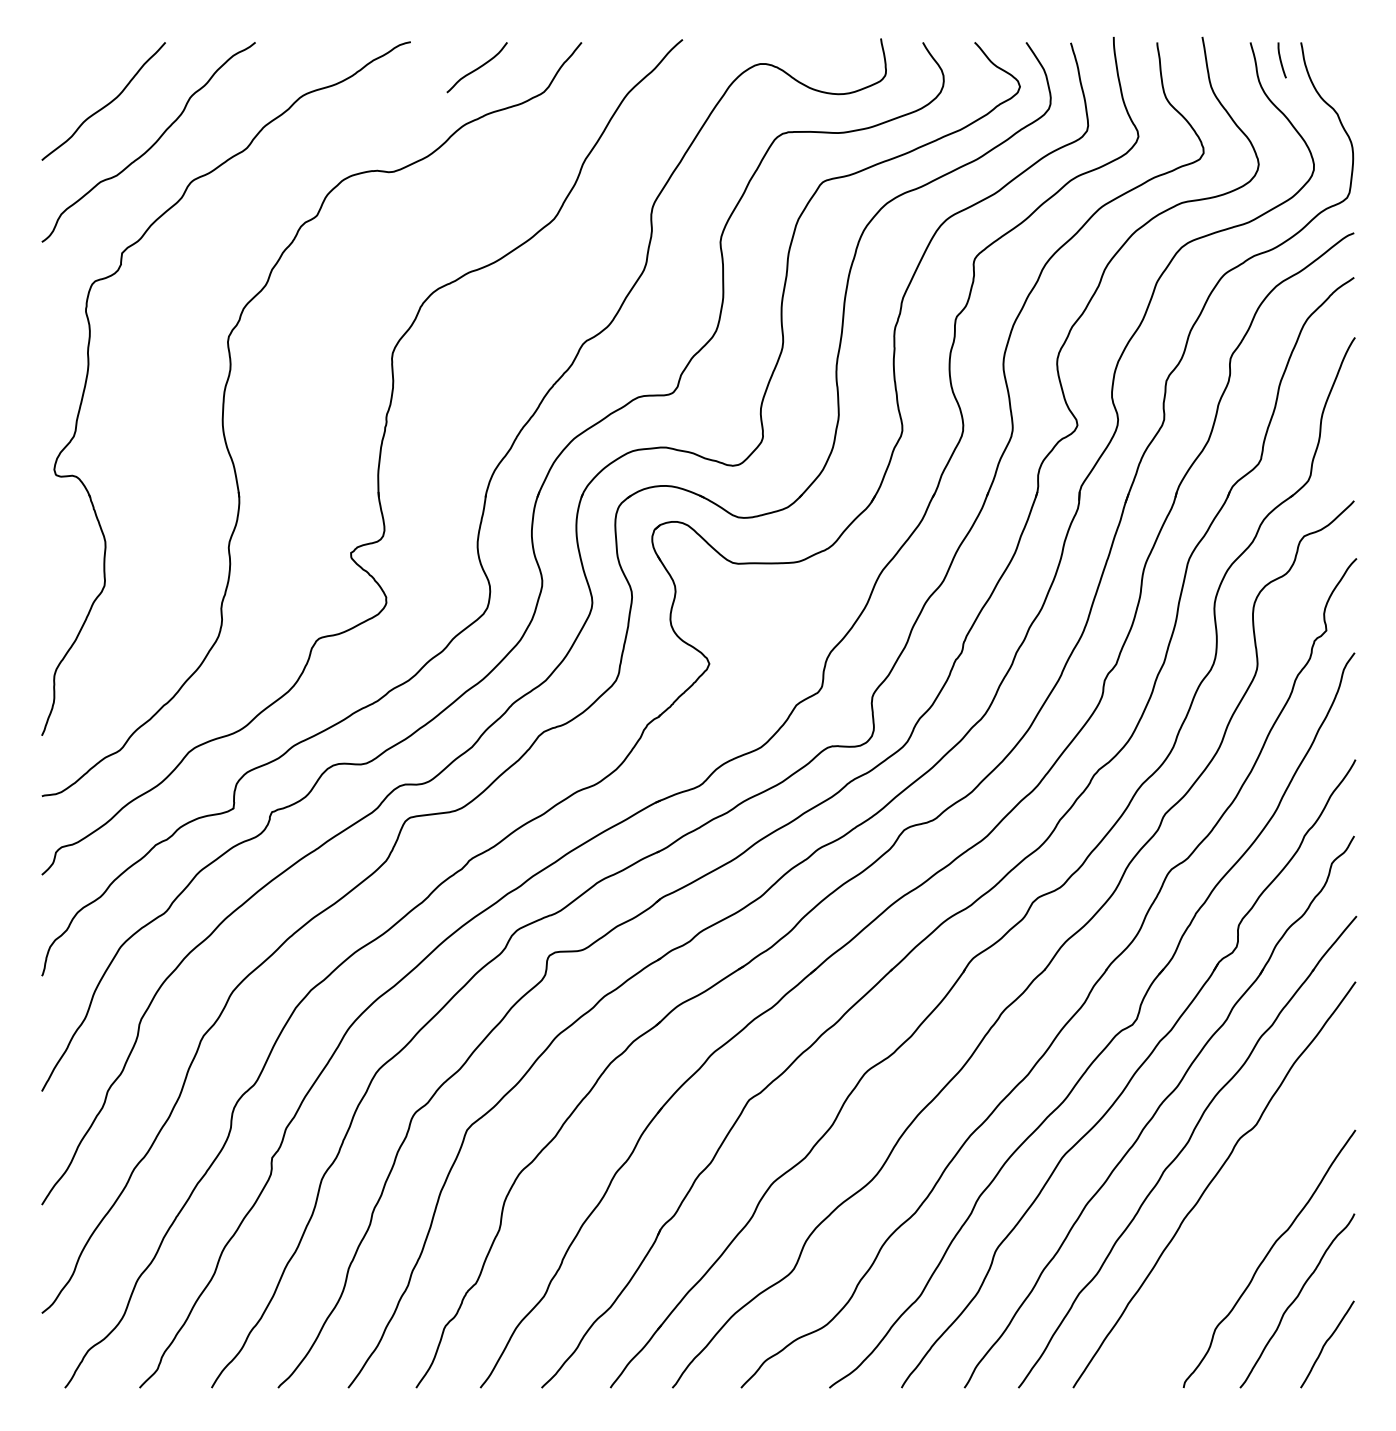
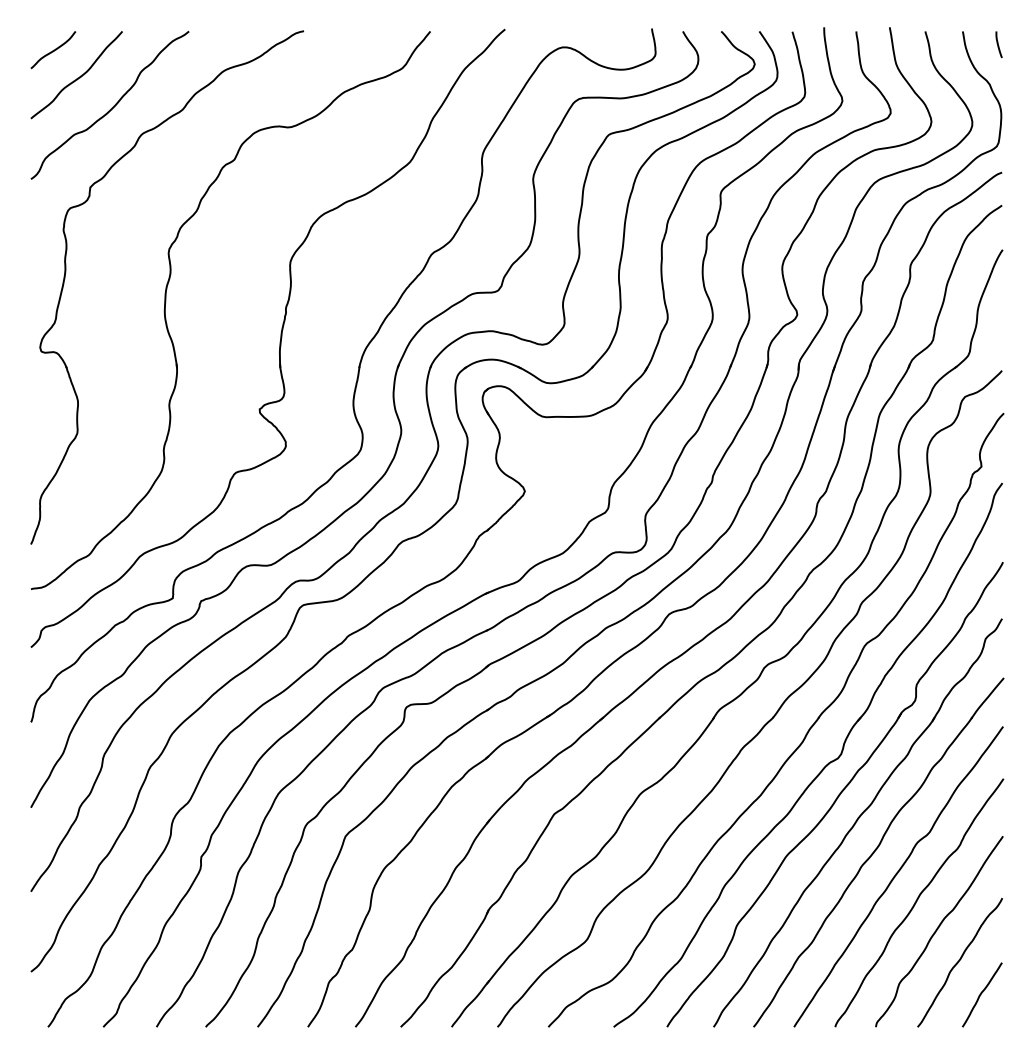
curve: (1281, 60) -> (998, 44), moved
curve: (477, 67) -> (53, 49), moved
curve: (1239, 1218) -> (917, 901), added

